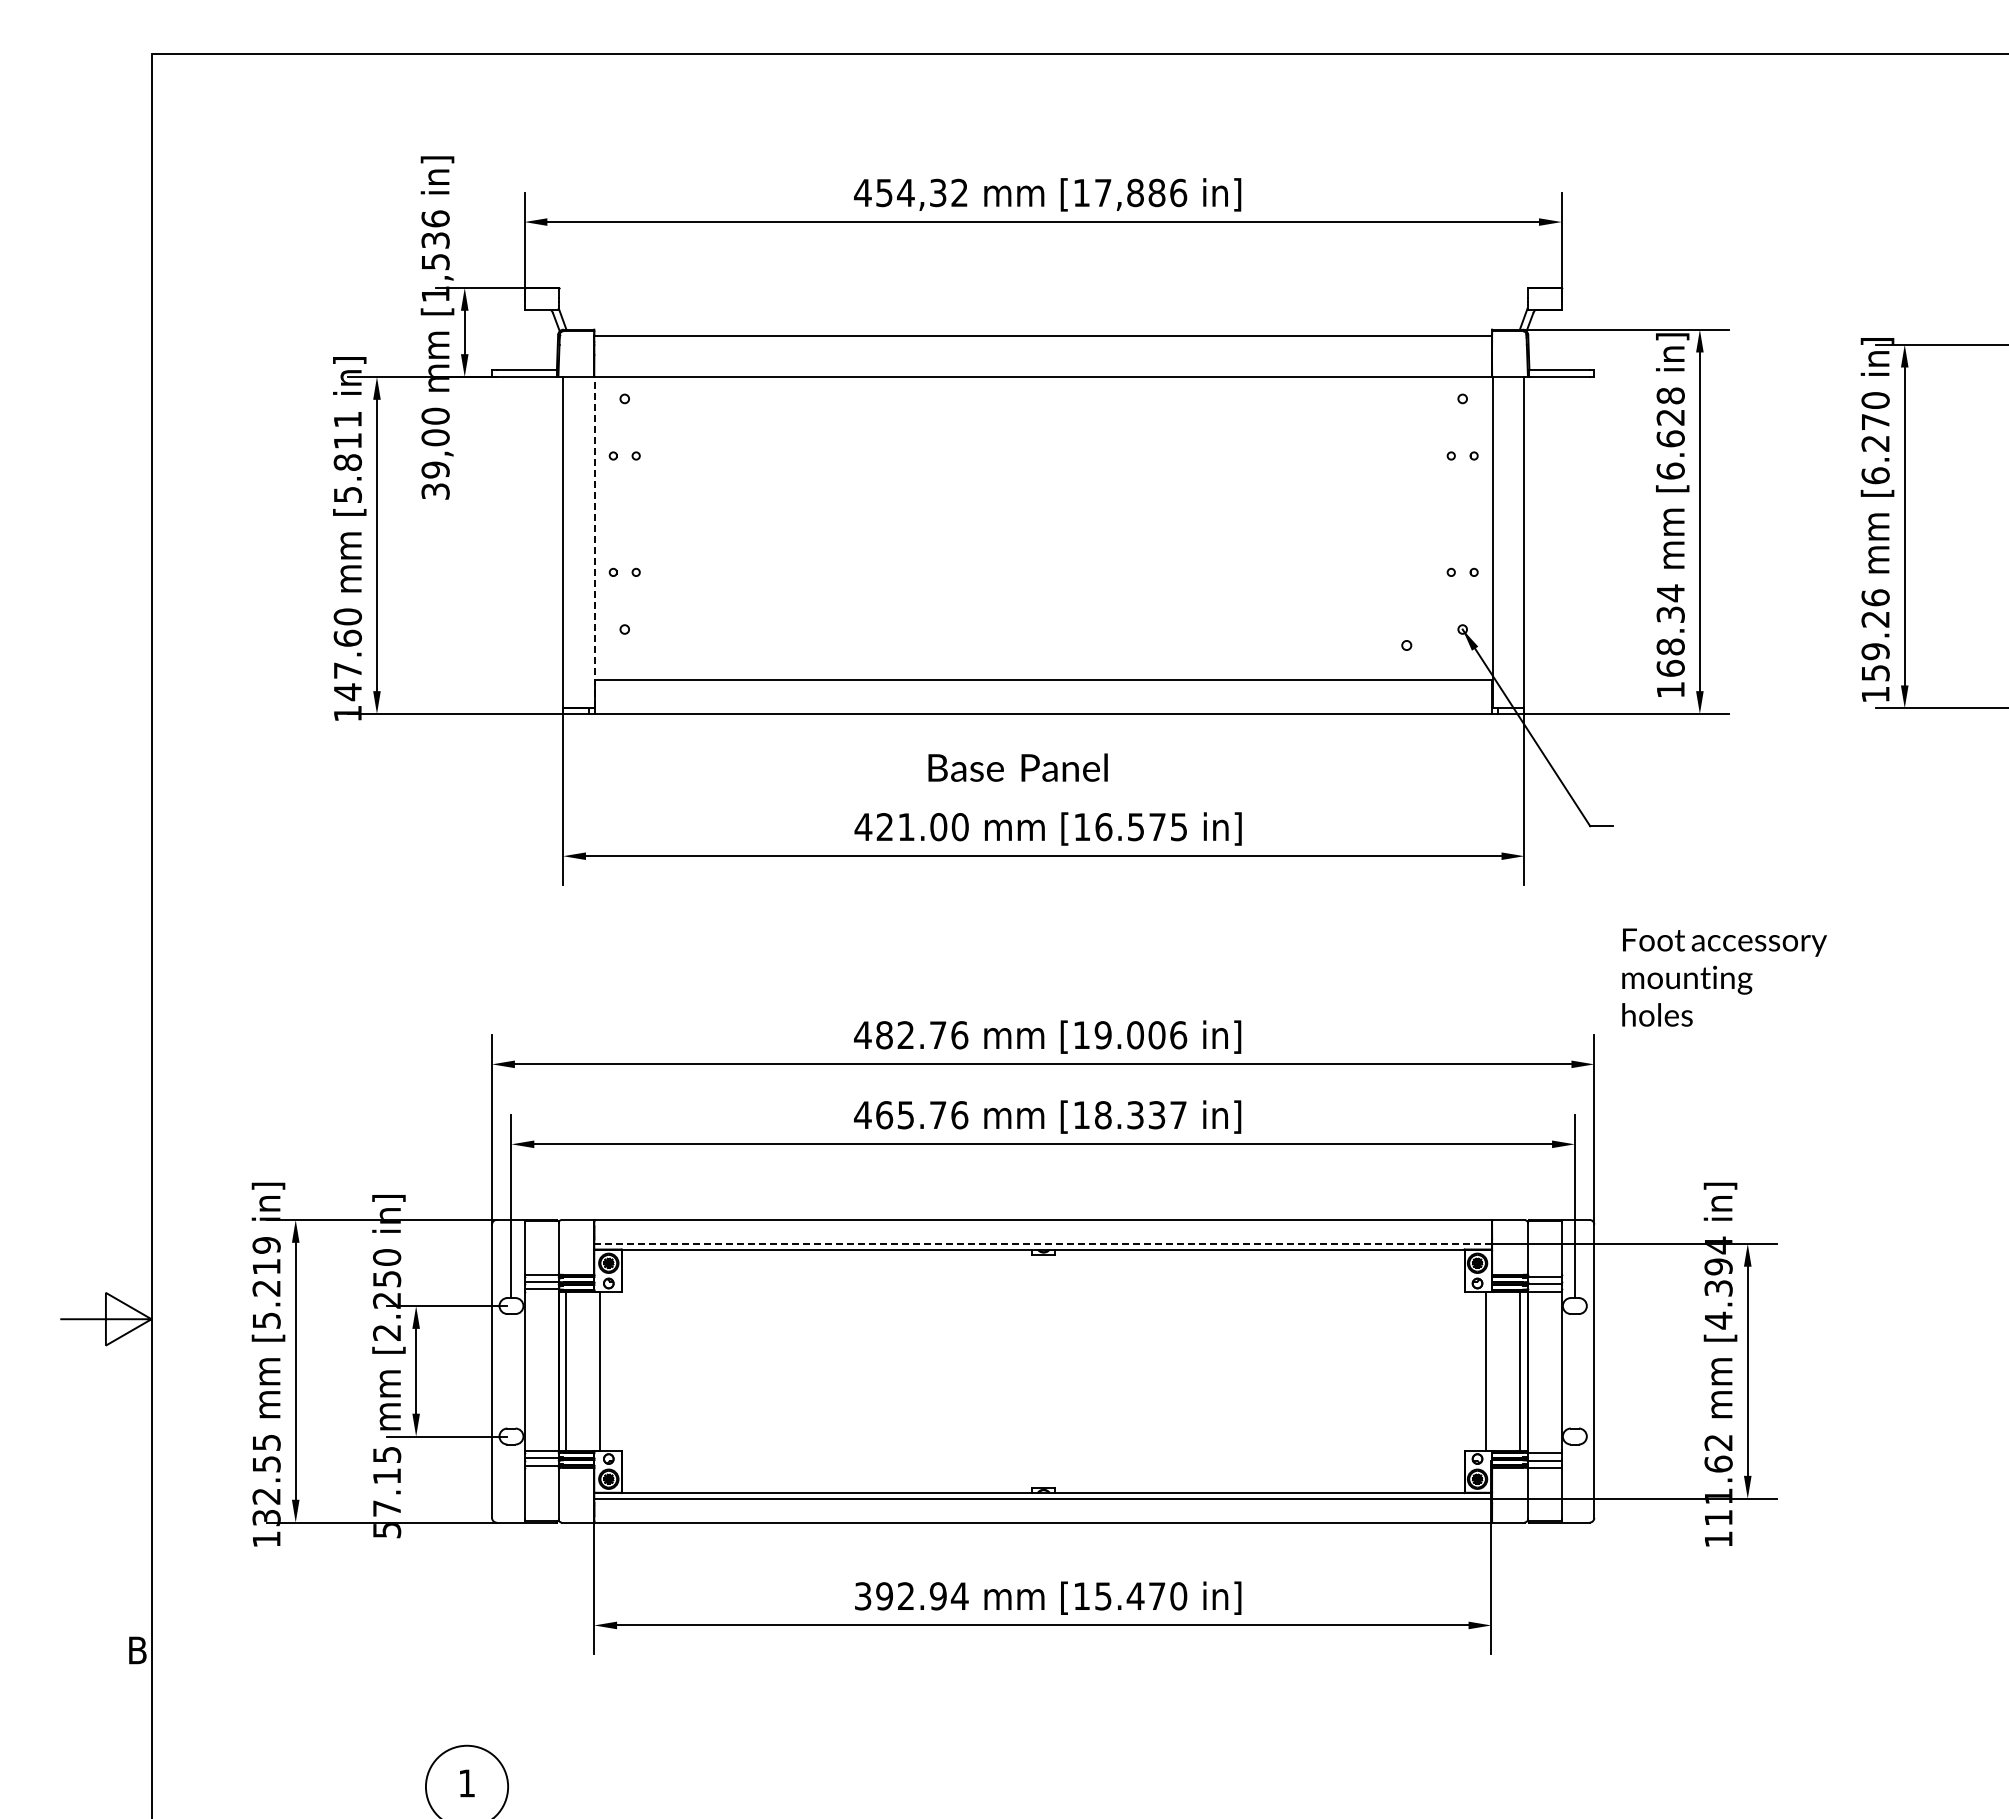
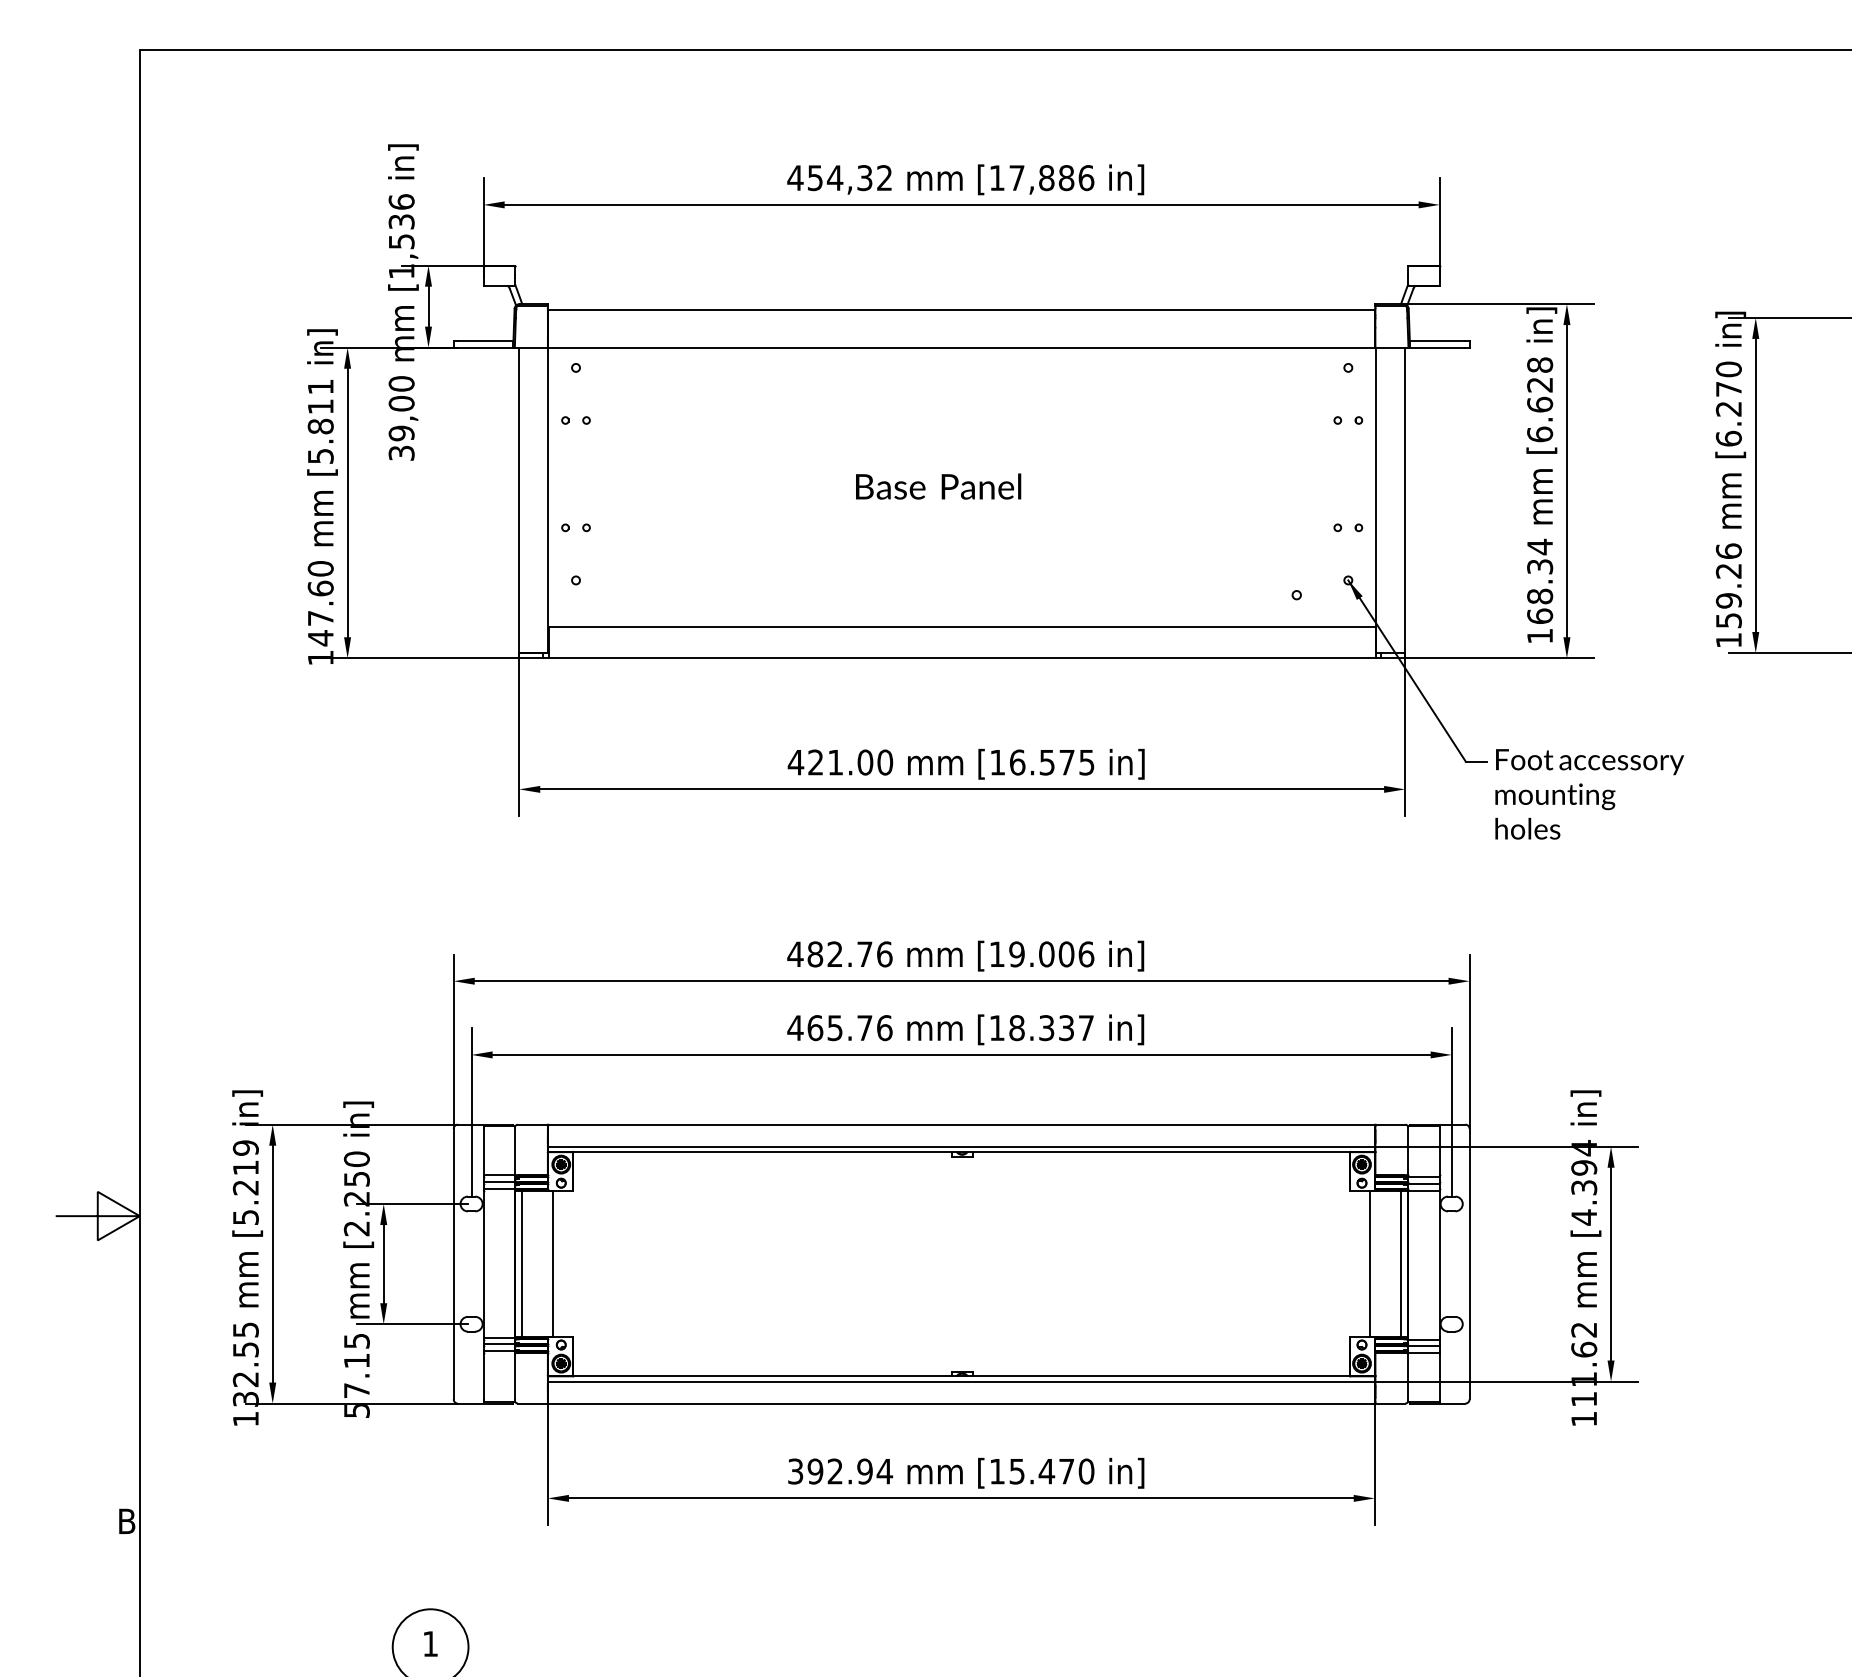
line: (594, 542) -> (548, 500), dashed -> solid
text: (1017, 767) -> (937, 486), moved
text: (1724, 977) -> (1589, 794), moved
line: (1043, 1243) -> (961, 1146), dashed -> solid

